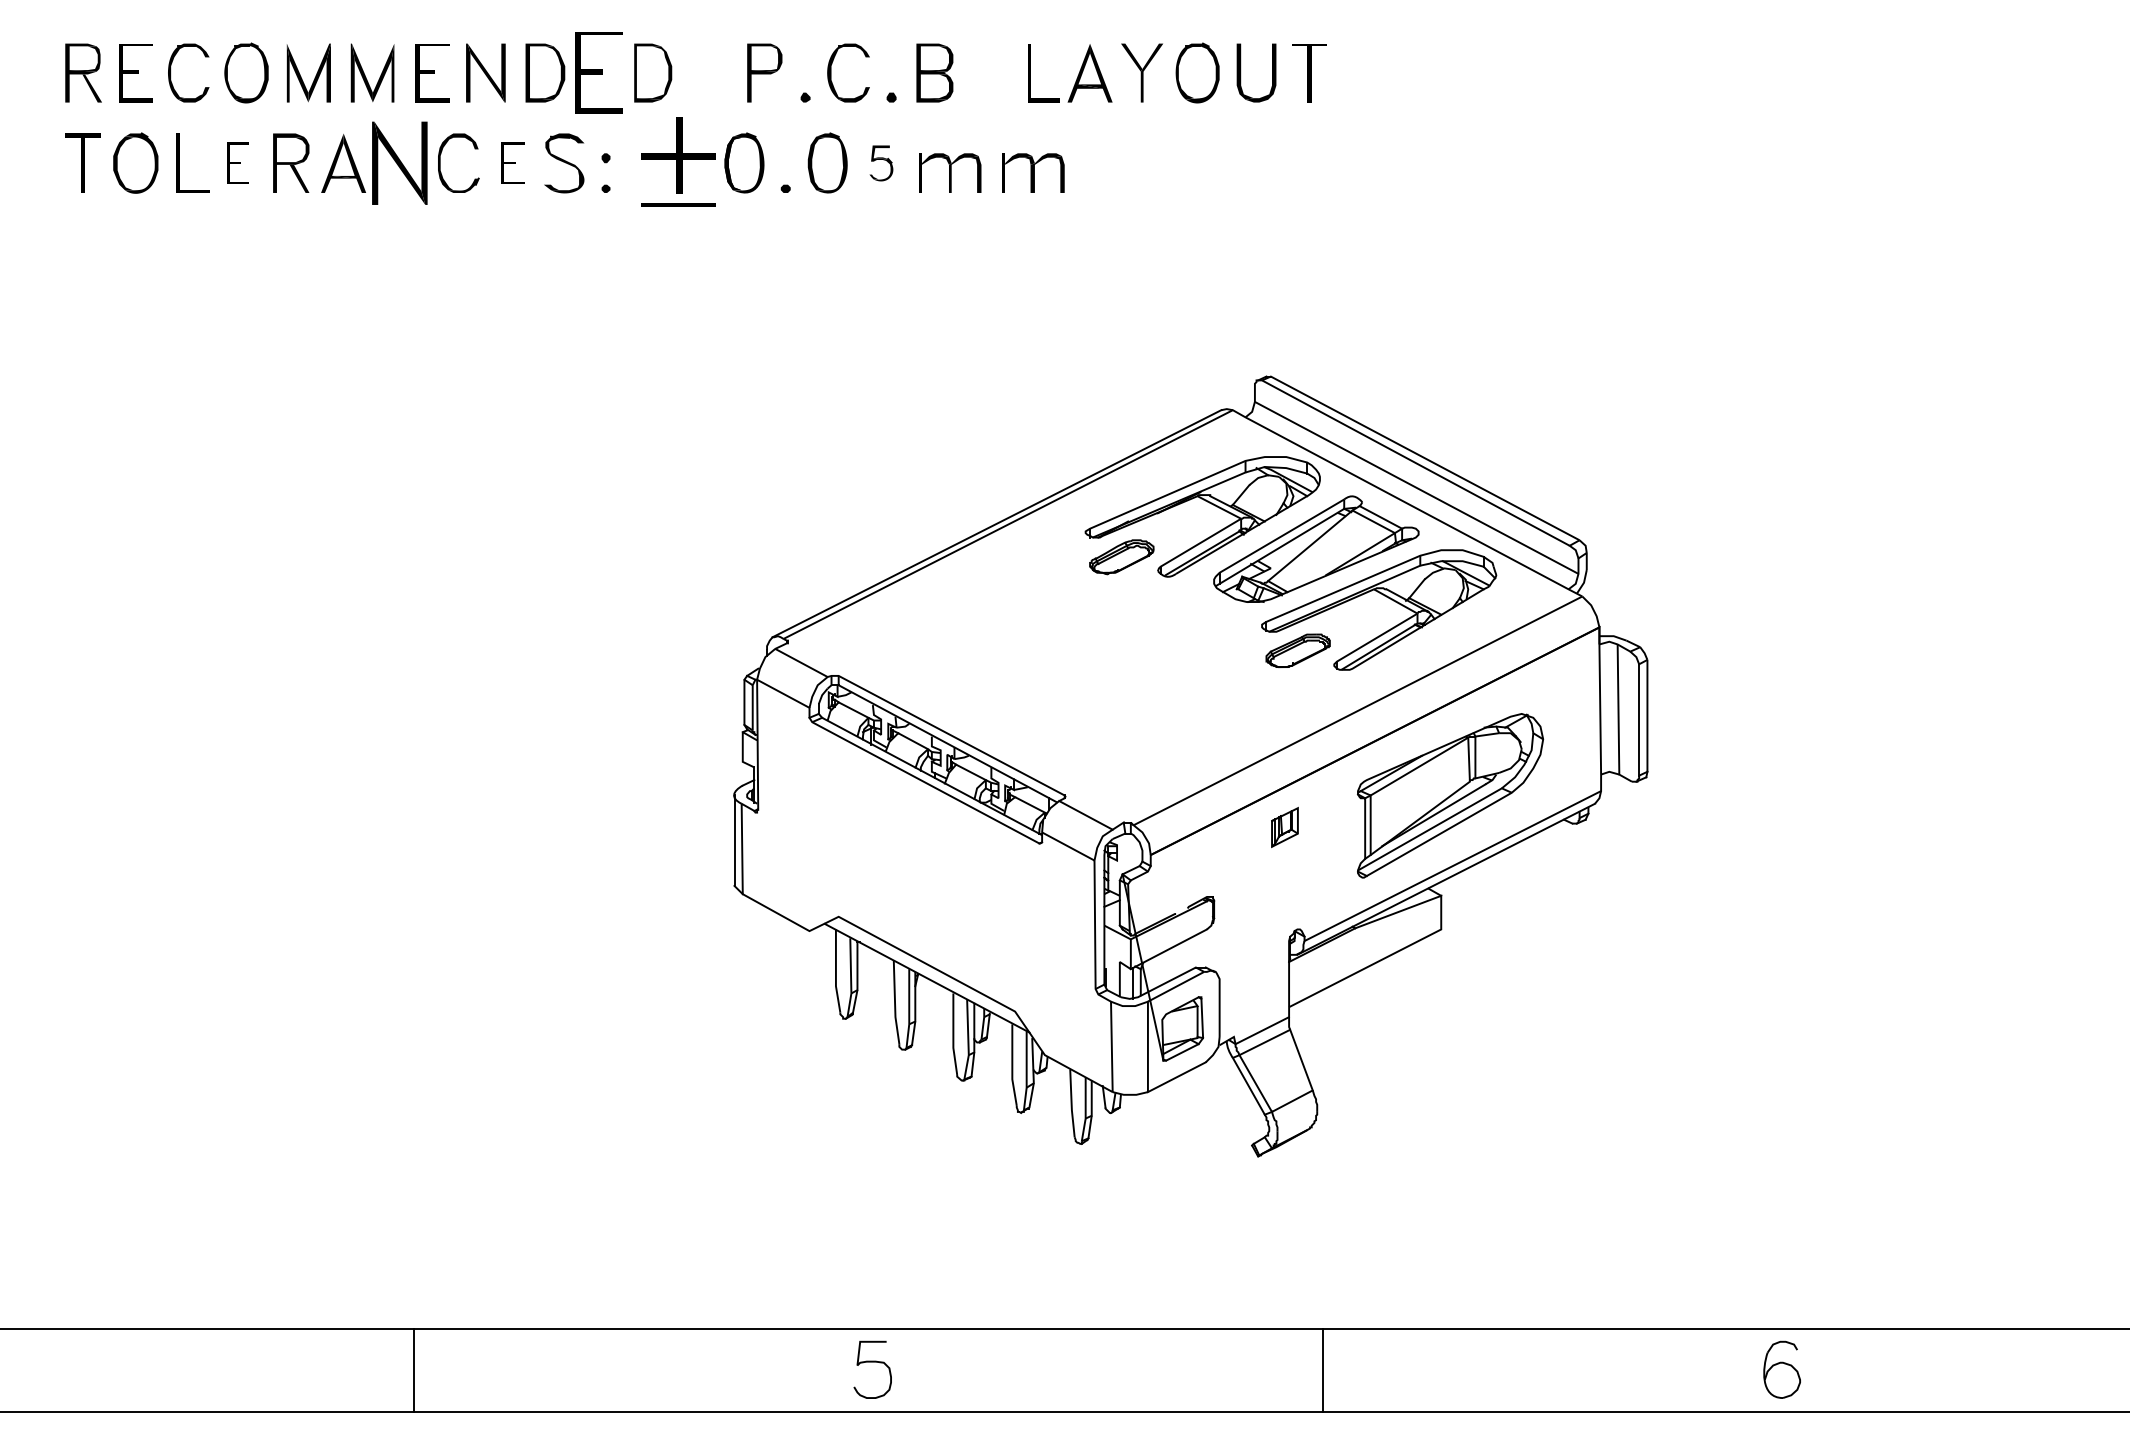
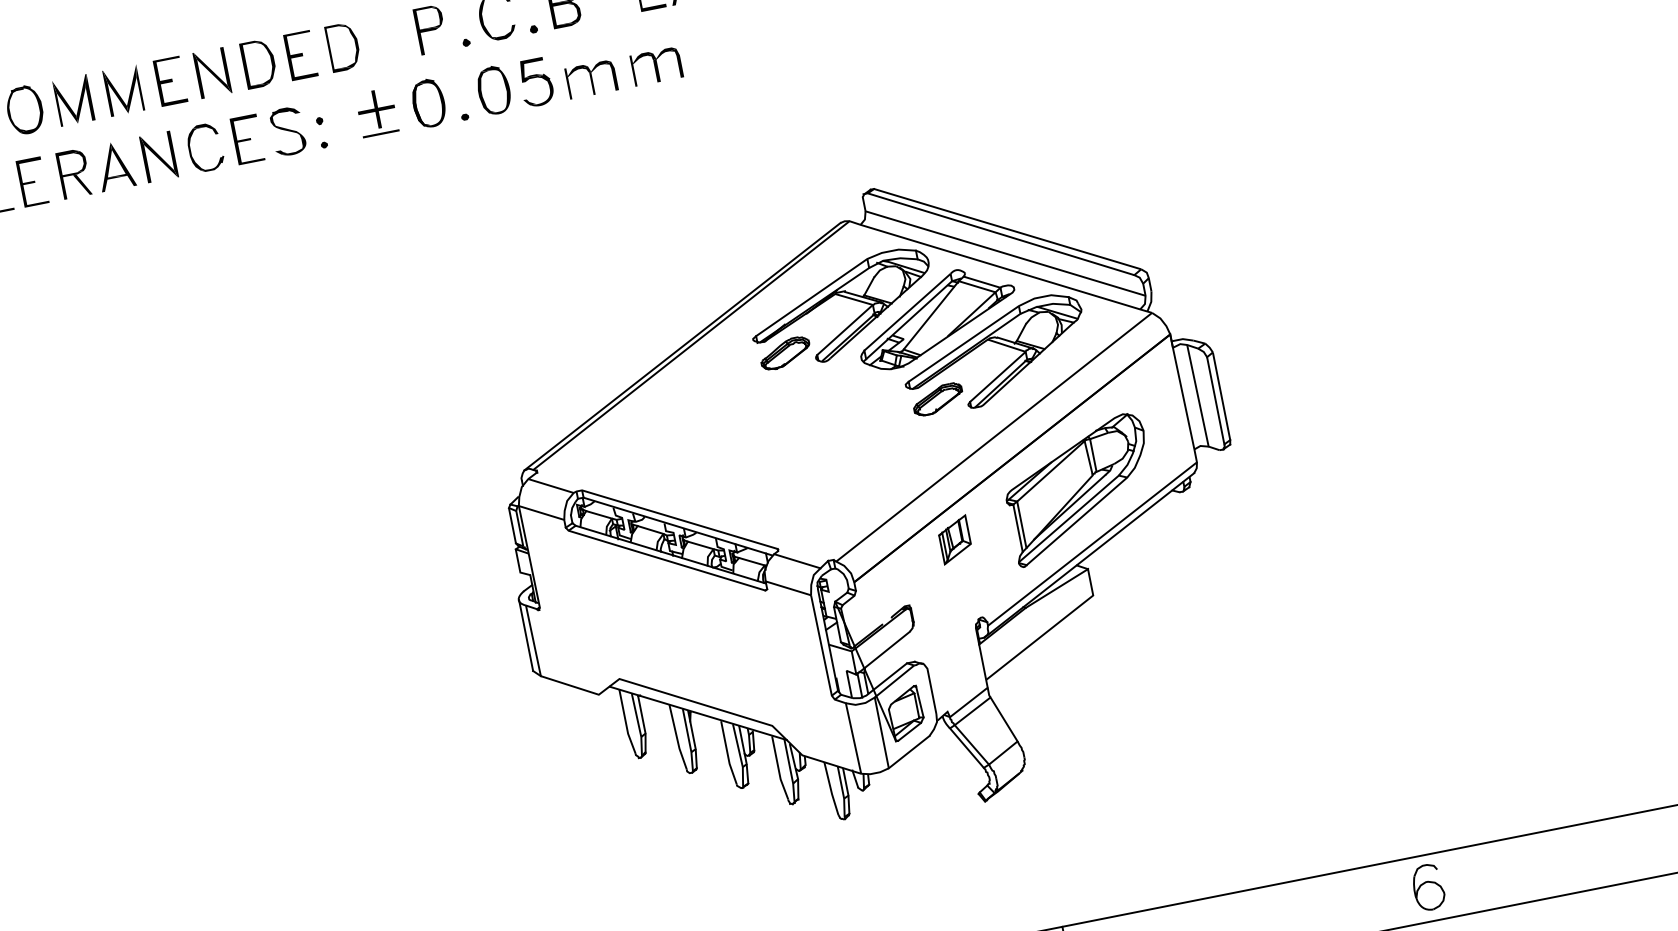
part: (598, 73) -> (300, 55), size x0.71
part: (678, 161) -> (376, 112), size x0.62
part: (237, 162) -> (31, 181), size x1.43
part: (399, 162) -> (158, 156), size x0.71
part: (512, 162) -> (247, 138), size x1.43
part: (881, 163) -> (536, 82), size x1.67
part: (1284, 827) -> (954, 539), size x1.43

